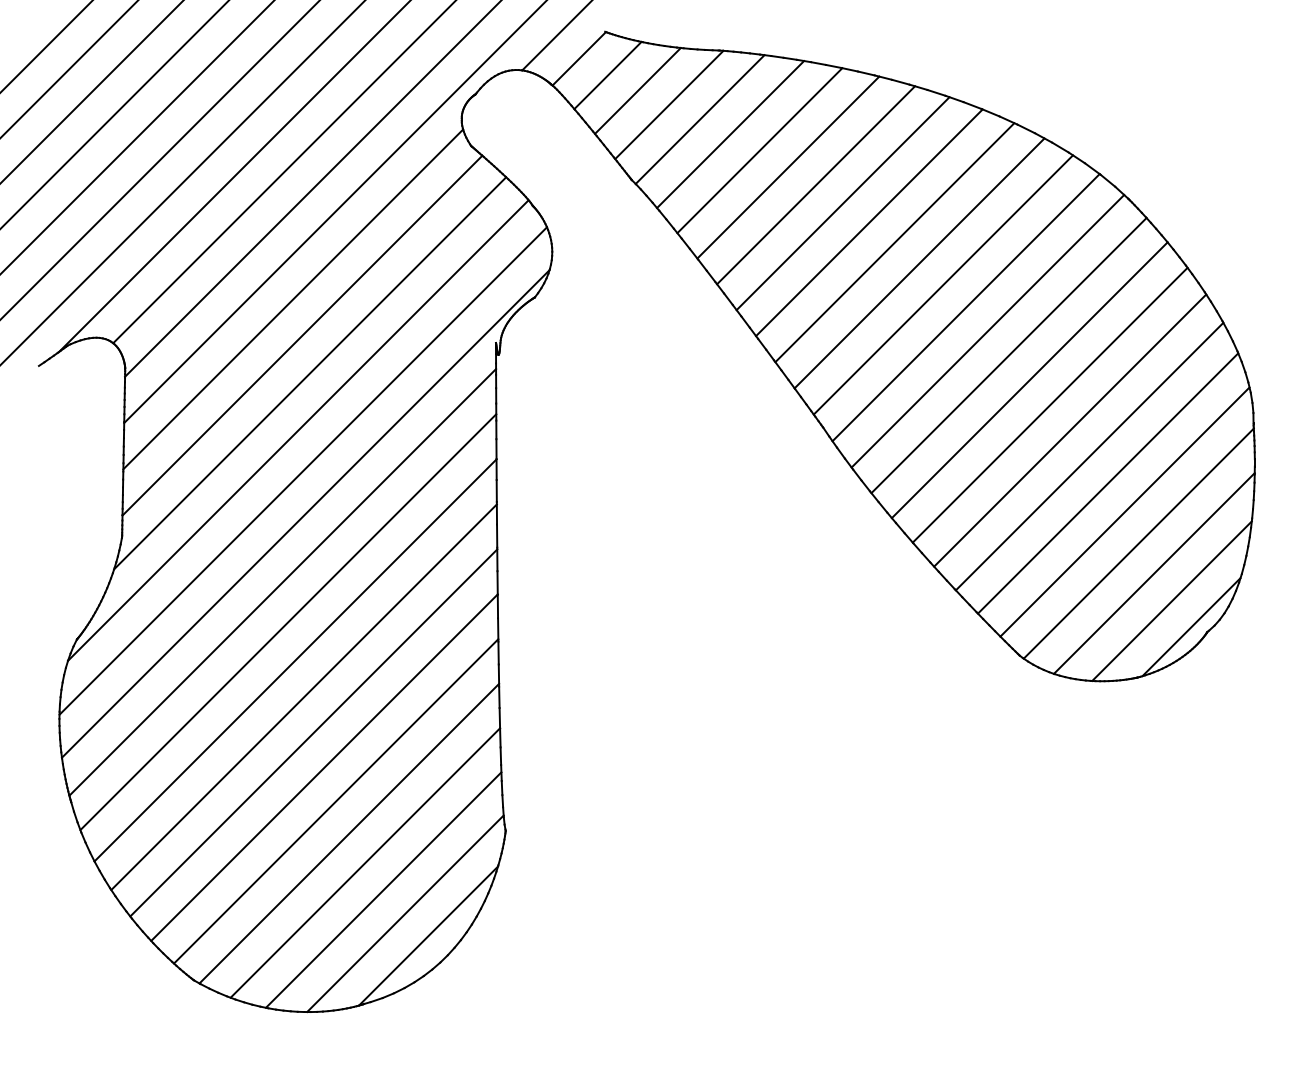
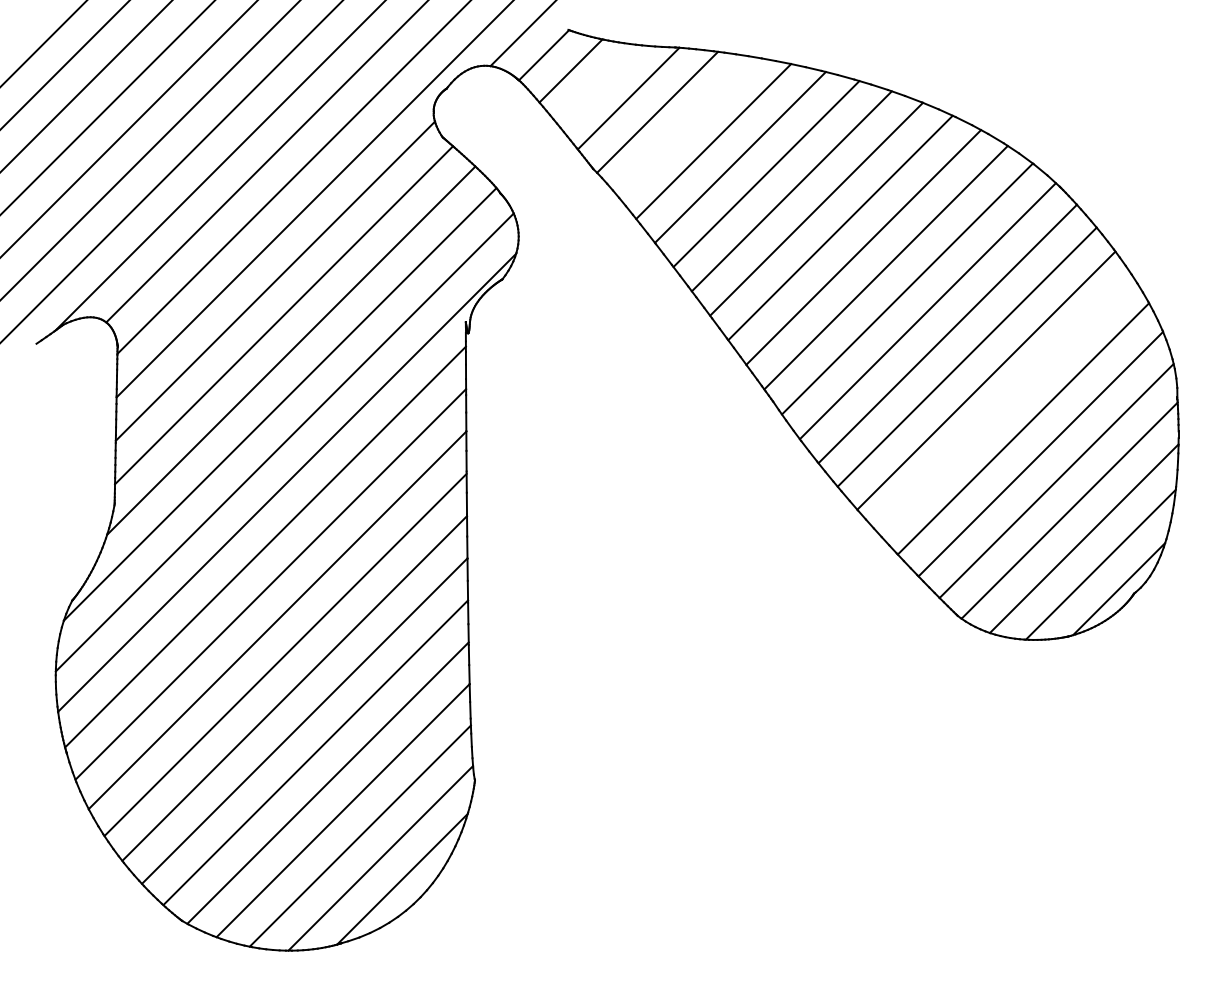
line: (637, 90) -> (598, 85), removed
line: (730, 134) -> (686, 126), removed
line: (1070, 430) -> (1005, 404), removed

